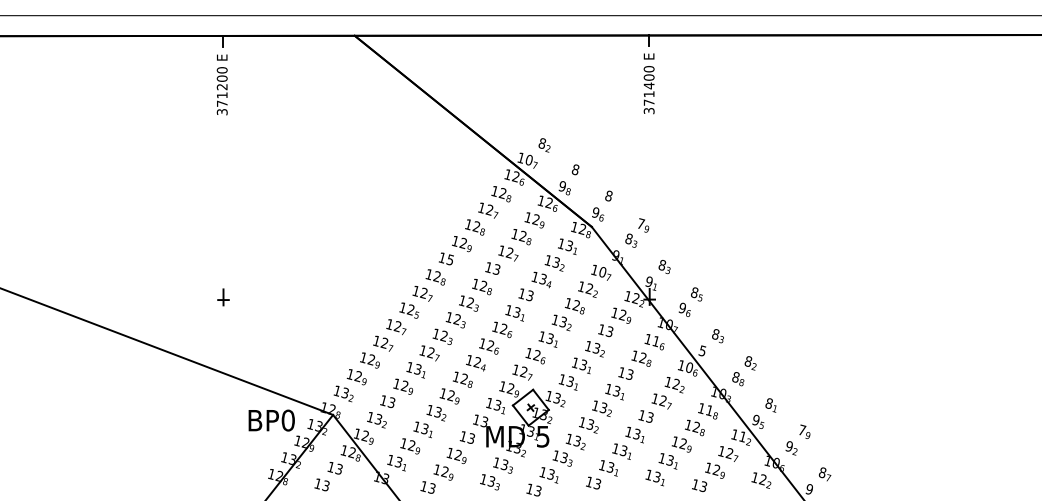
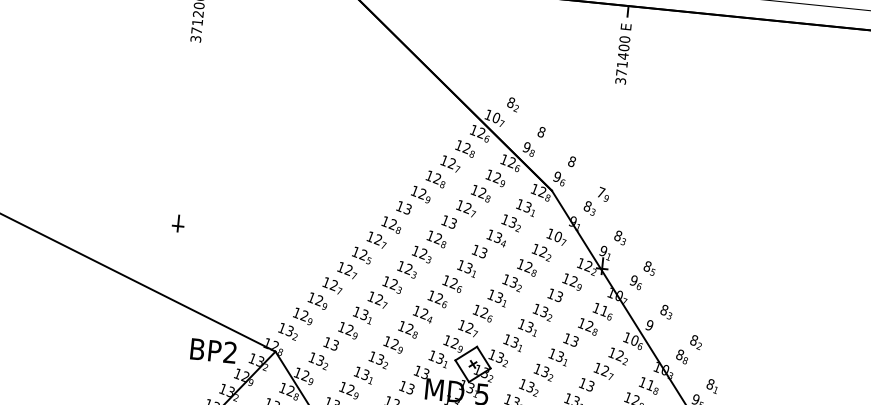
text: (450, 259) -> (408, 208), 15 -> 13
text: (702, 350) -> (649, 324), 5 -> 9
text: (287, 420) -> (229, 352), BP0 -> BP2

